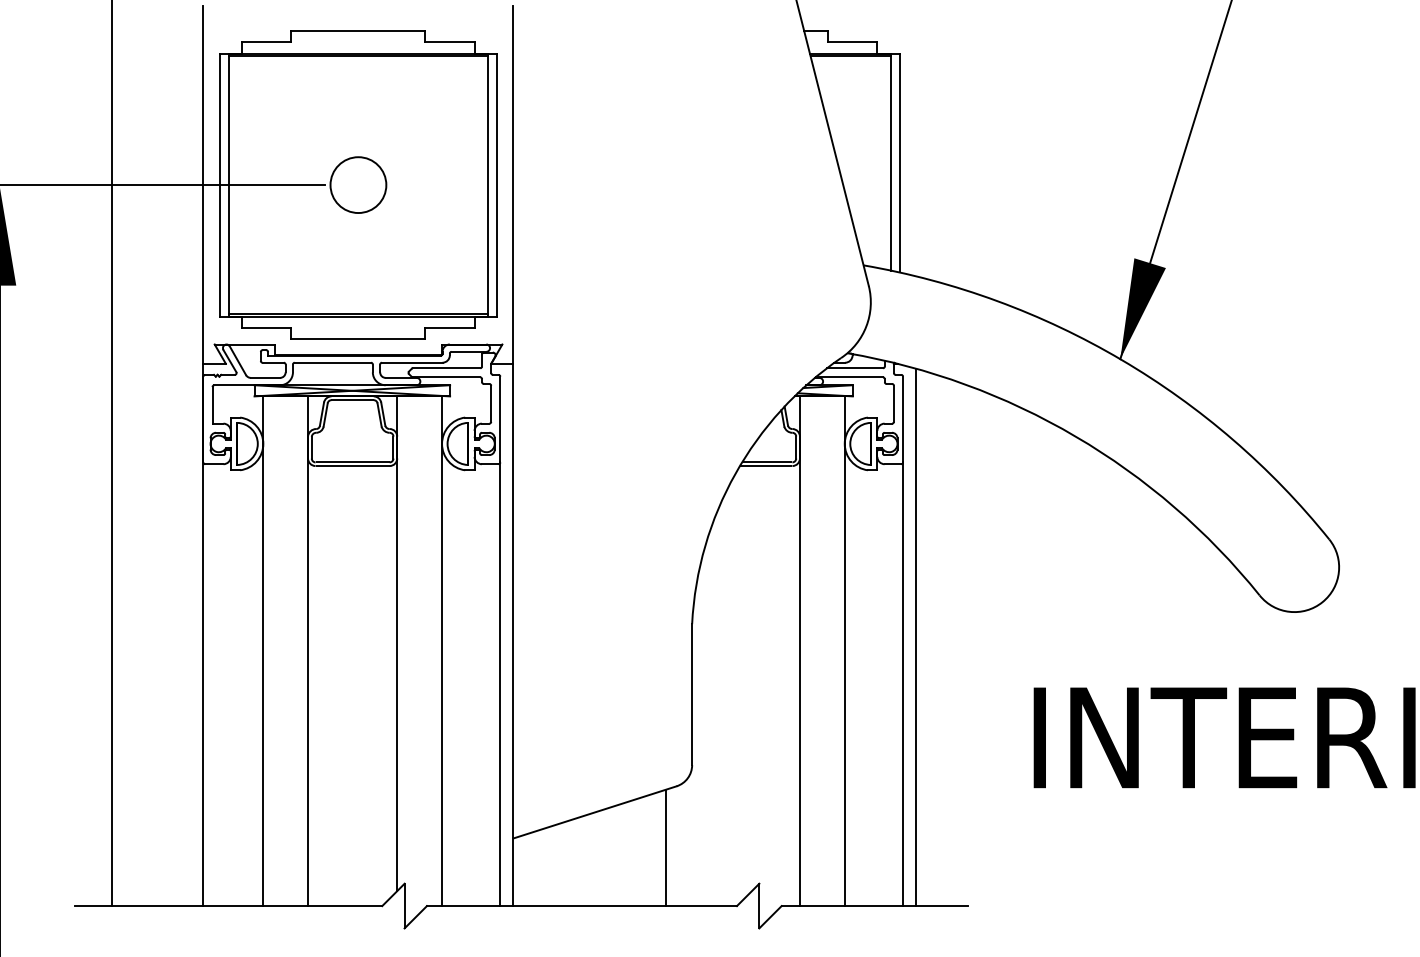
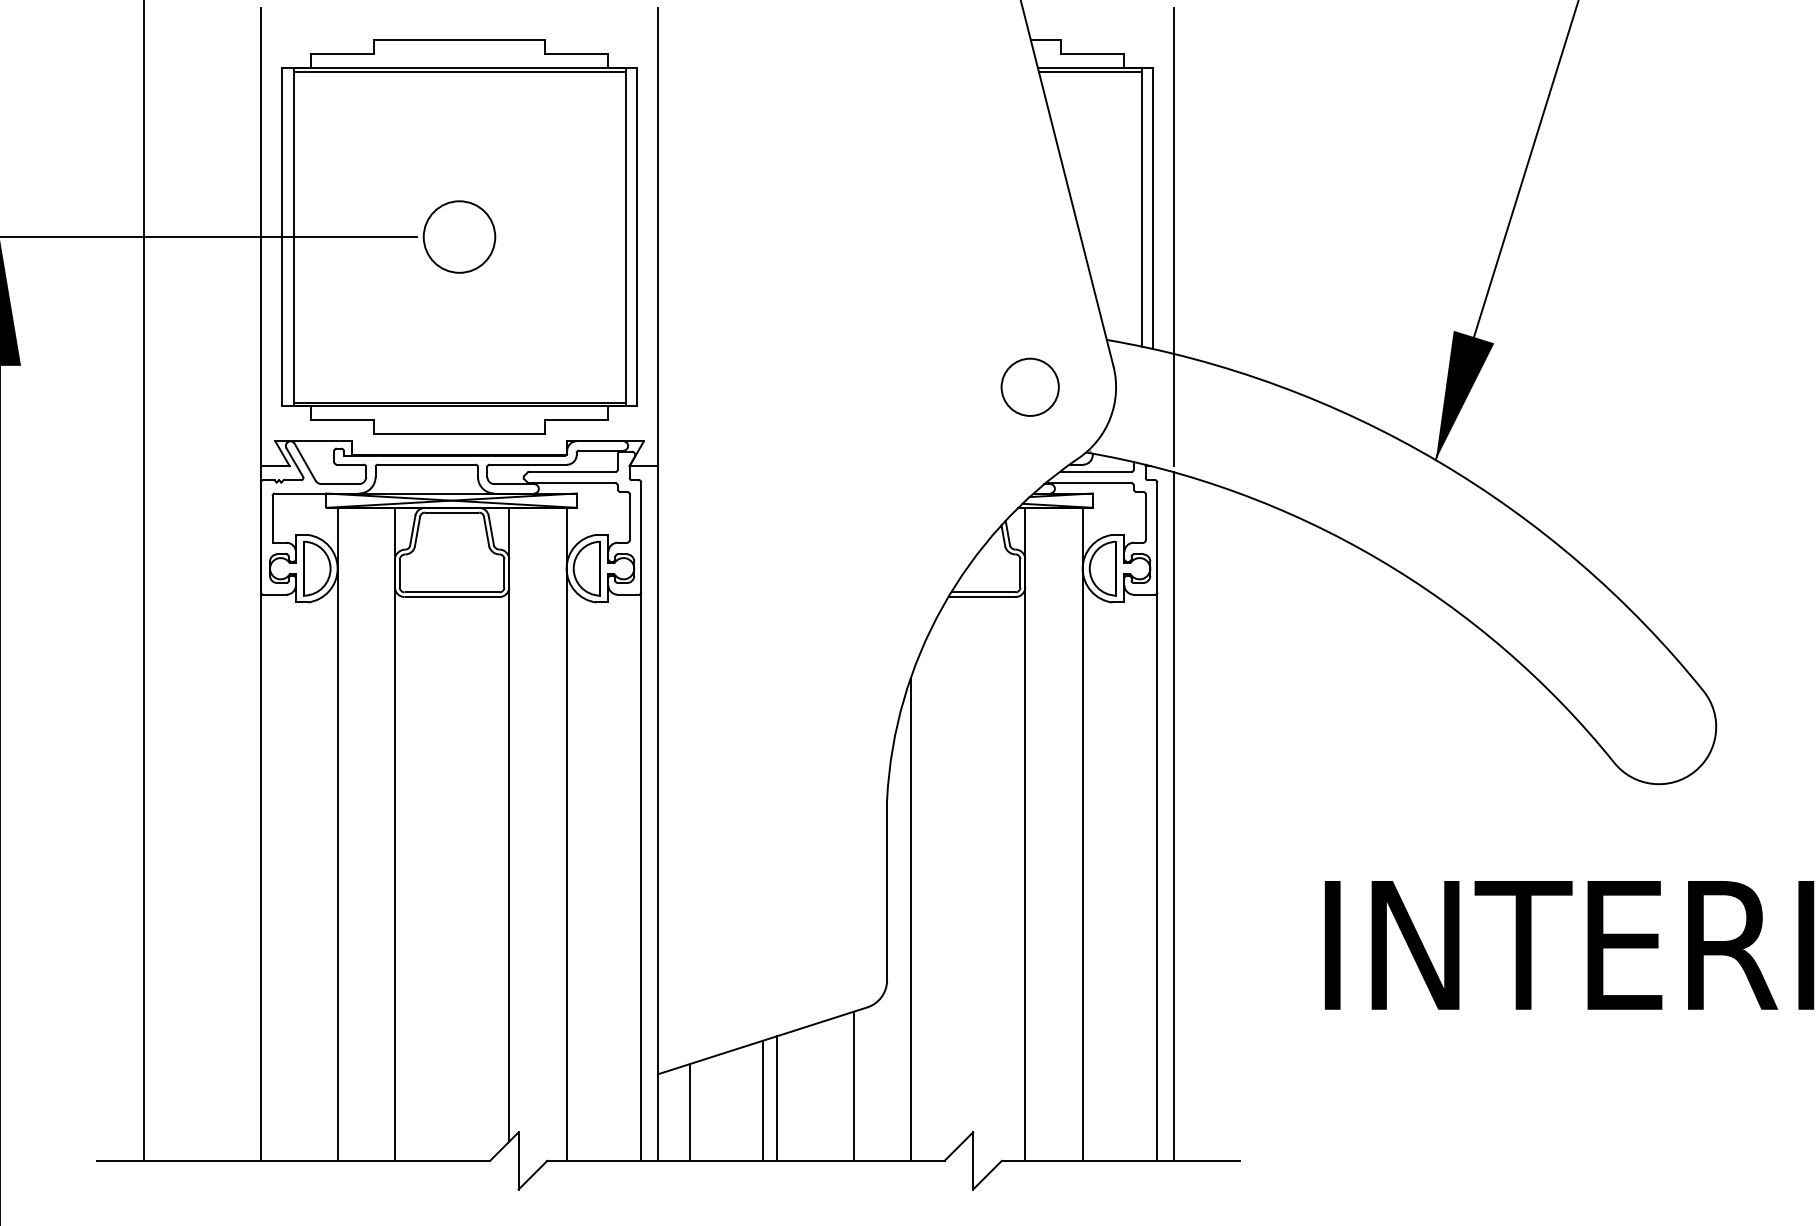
line: (916, 184) -> (1174, 236), added
circle: (803, 302) -> (1029, 387), added
line: (710, 717) -> (910, 919), added
line: (606, 857) -> (777, 1098), added
line: (595, 859) -> (763, 1101), added
line: (538, 868) -> (690, 1112), added

